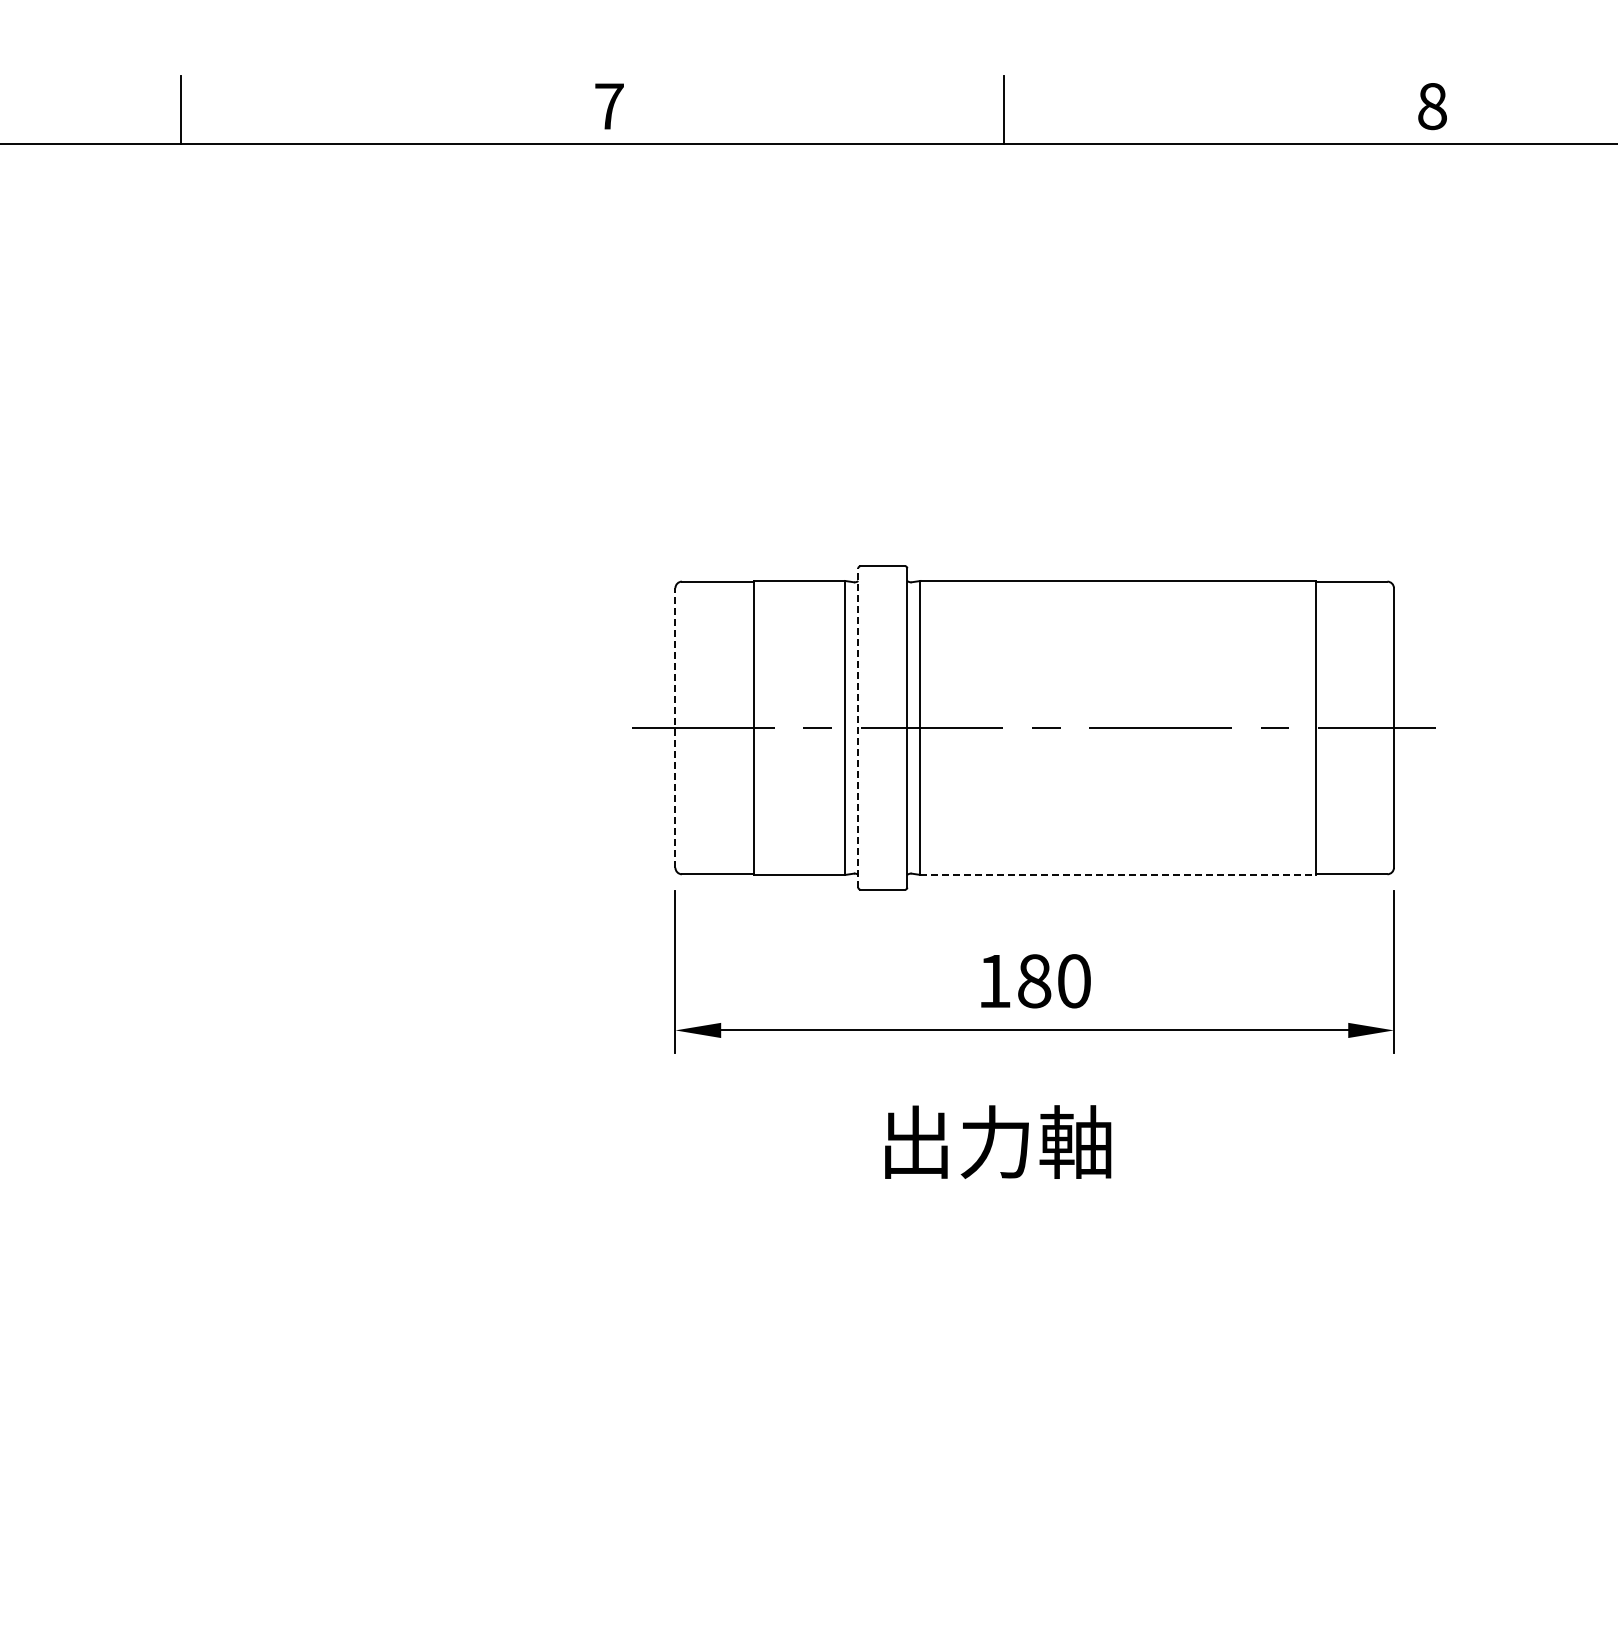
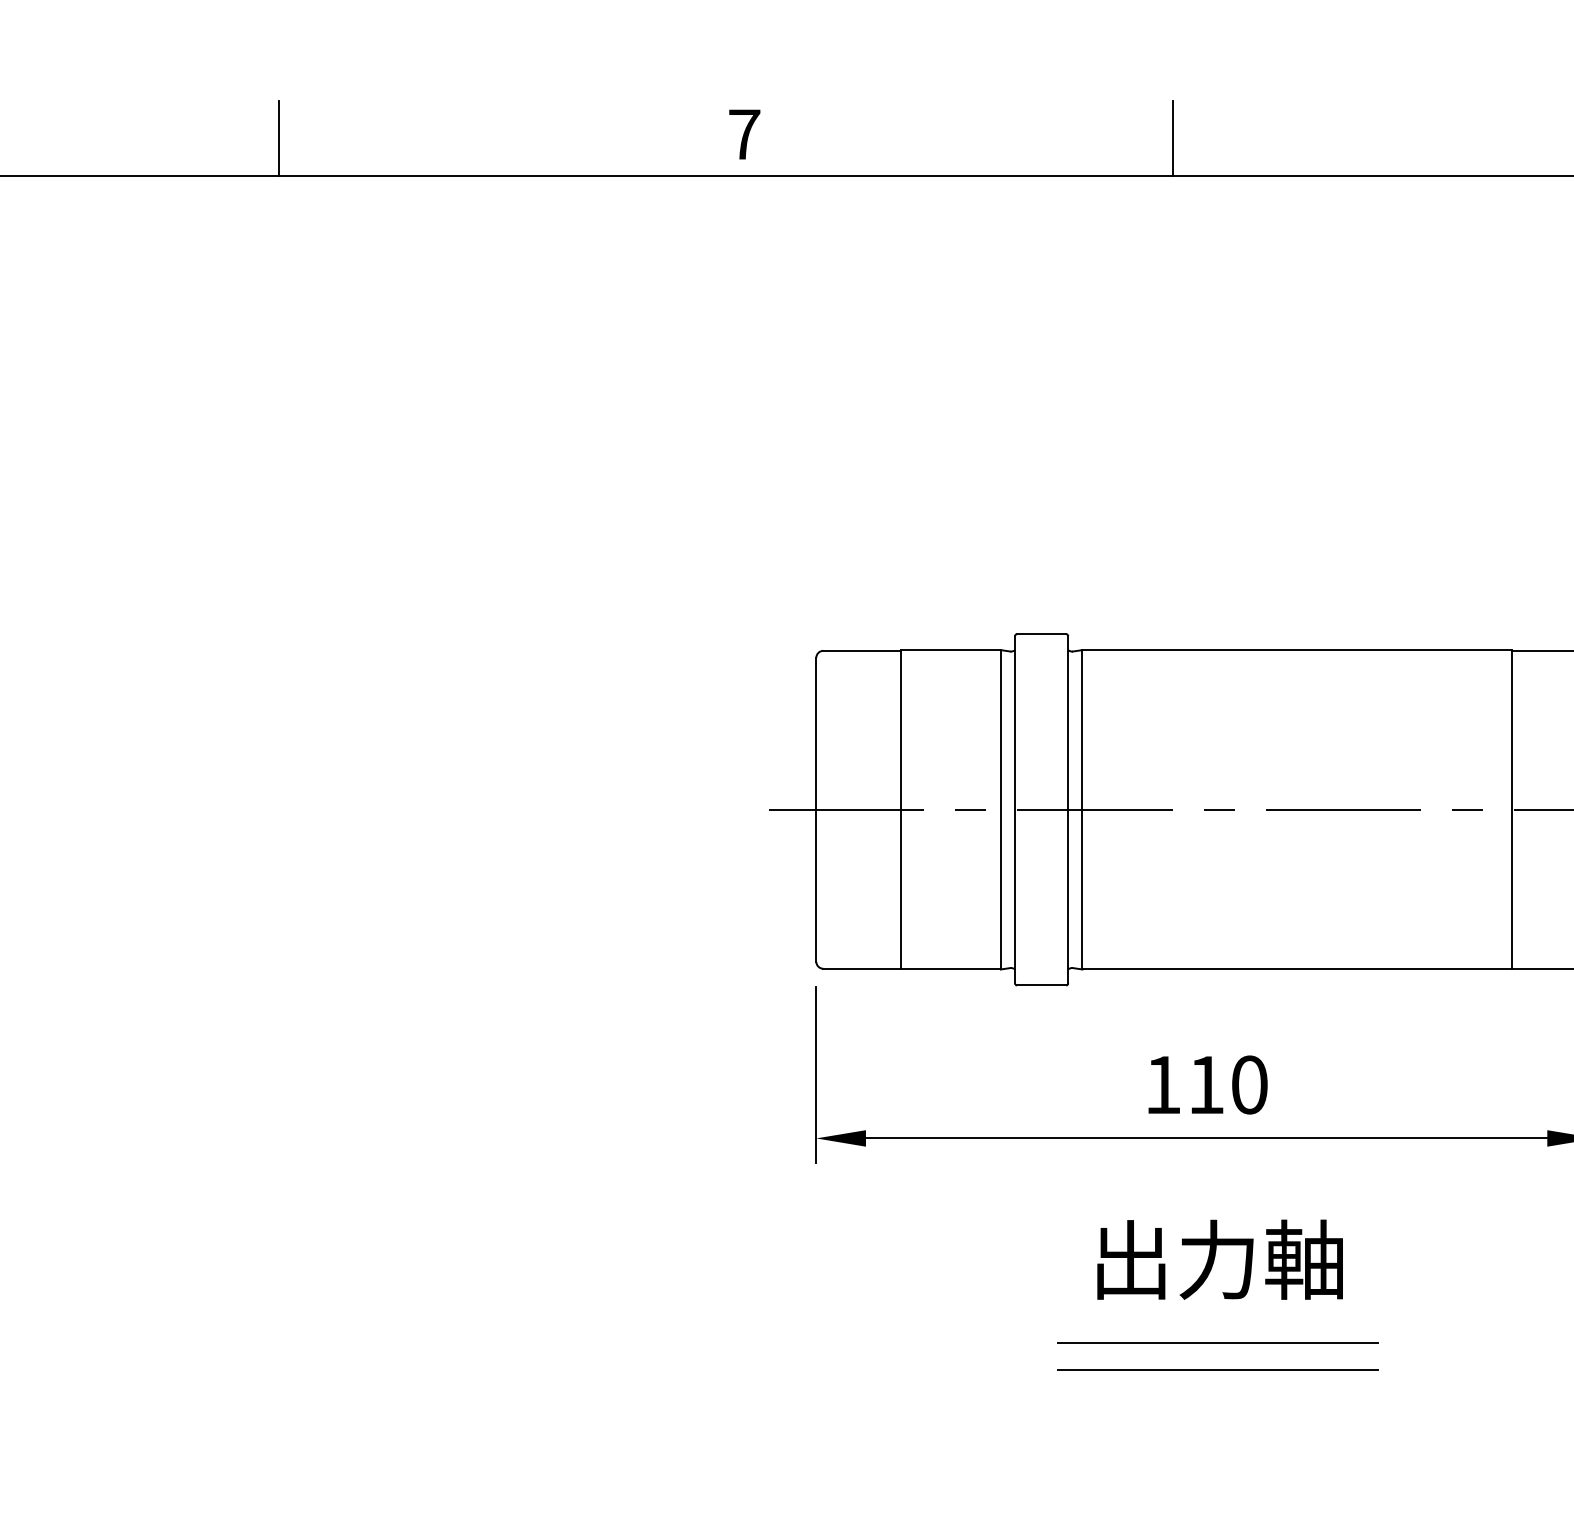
line: (675, 727) -> (816, 809), dashed -> solid
line: (858, 727) -> (1015, 809), dashed -> solid
line: (1117, 874) -> (1296, 969), dashed -> solid
text: (1034, 981) -> (1206, 1085), 180 -> 110
text: (998, 1141) -> (1220, 1259), moved
line: (1045, 1218) -> (1218, 1342), added
line: (1045, 1243) -> (1218, 1369), added

